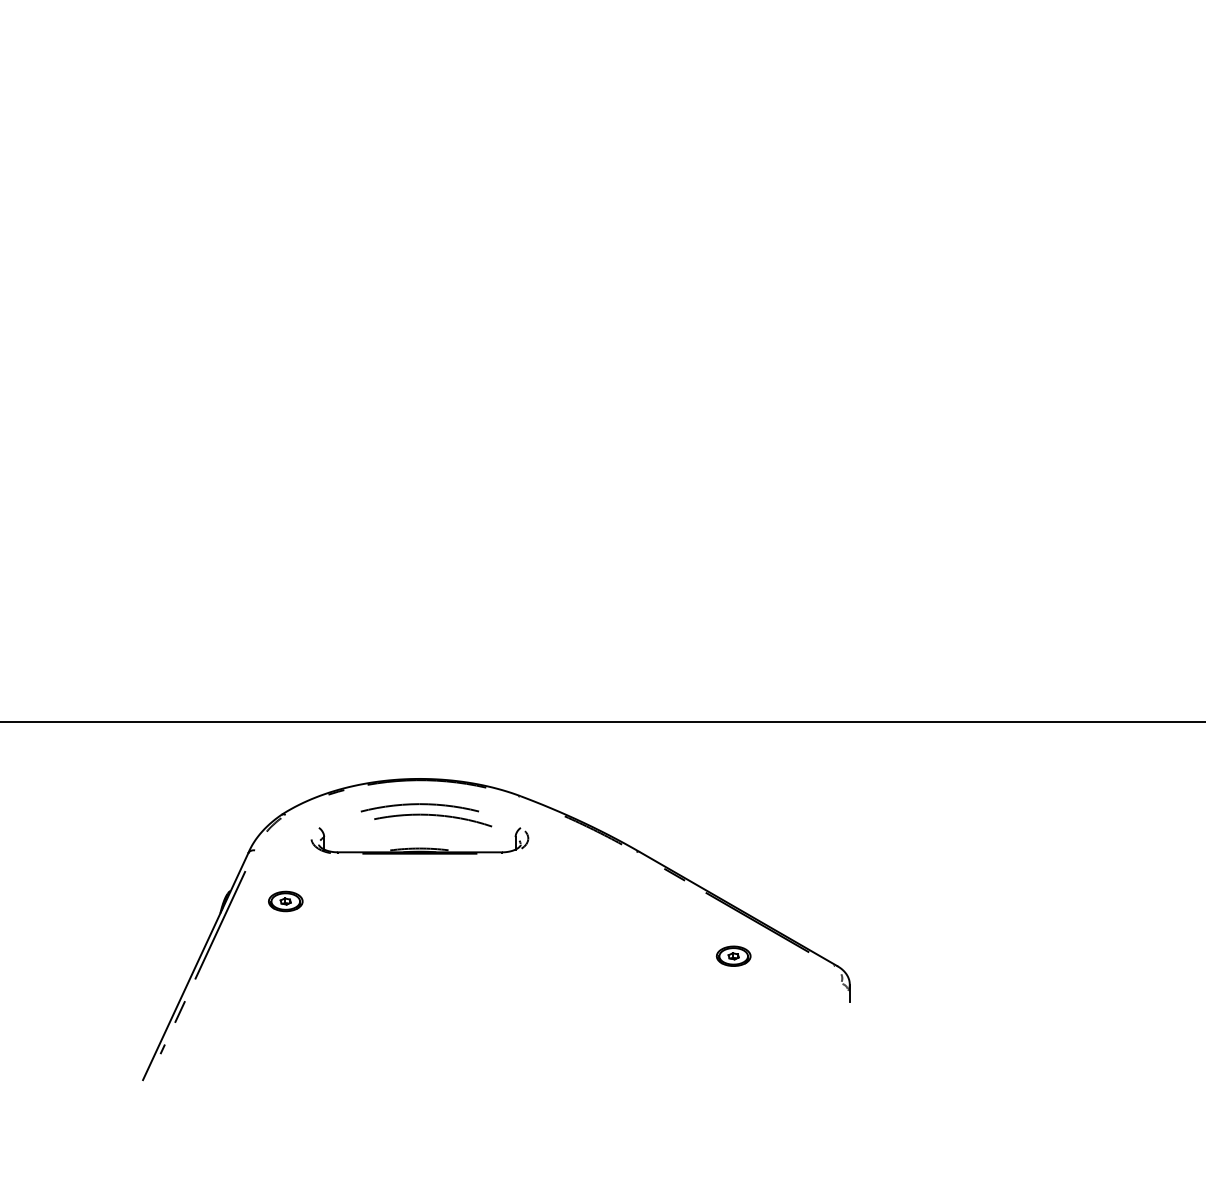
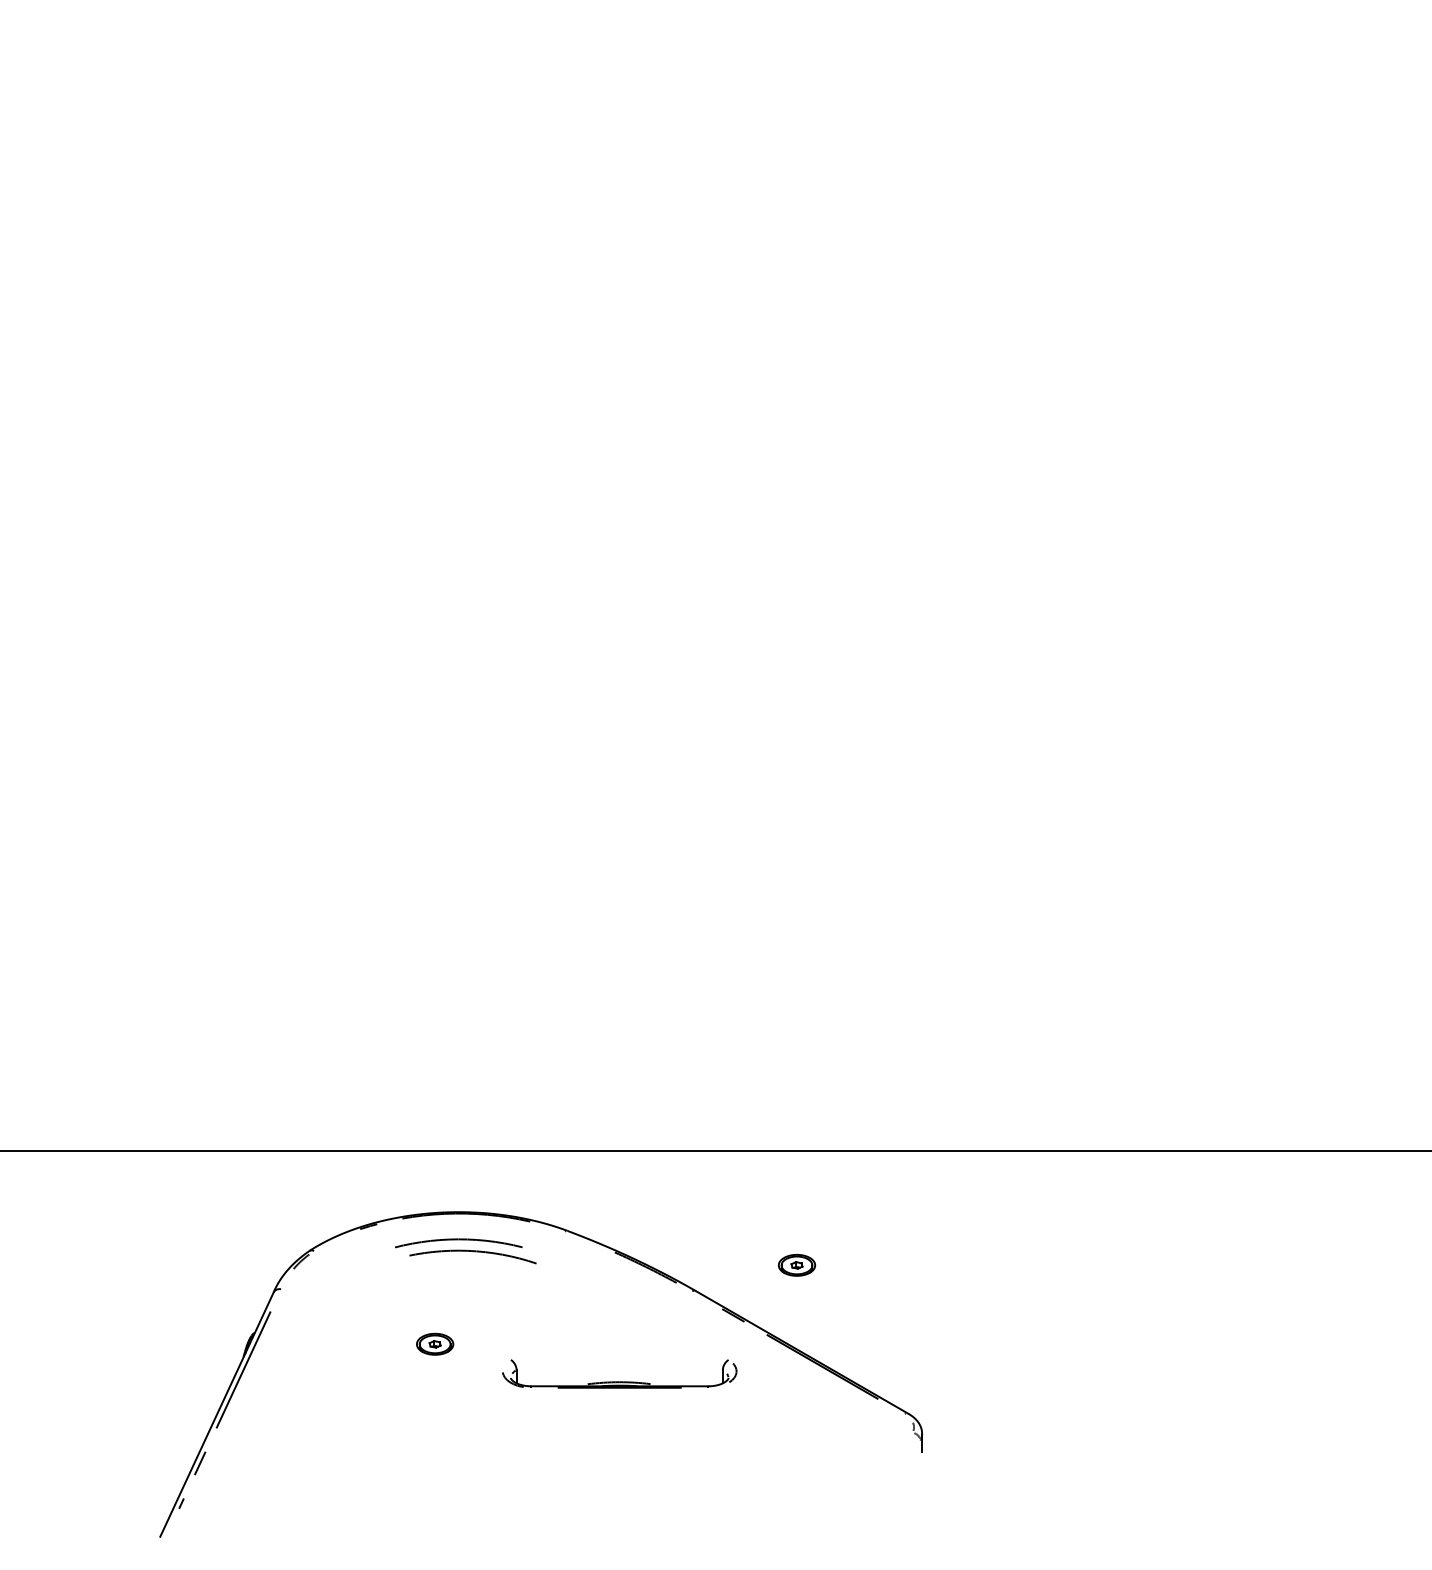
part: (419, 847) -> (619, 1381), moved
part: (286, 900) -> (435, 1343), moved
part: (733, 956) -> (796, 1265), moved

